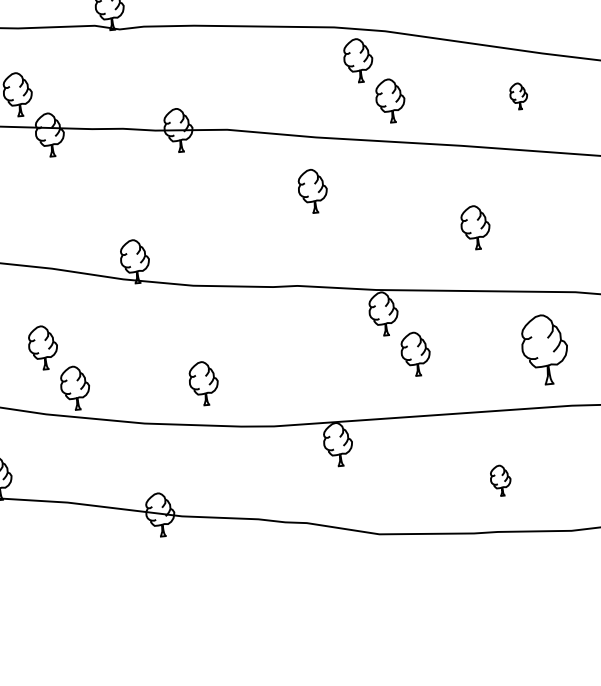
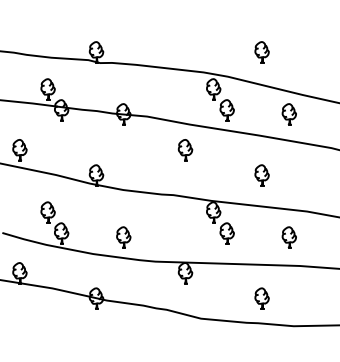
part: (517, 96) -> (288, 114), size x1.67
part: (542, 349) -> (288, 237), size x0.62
part: (499, 480) -> (261, 298), size x1.43

